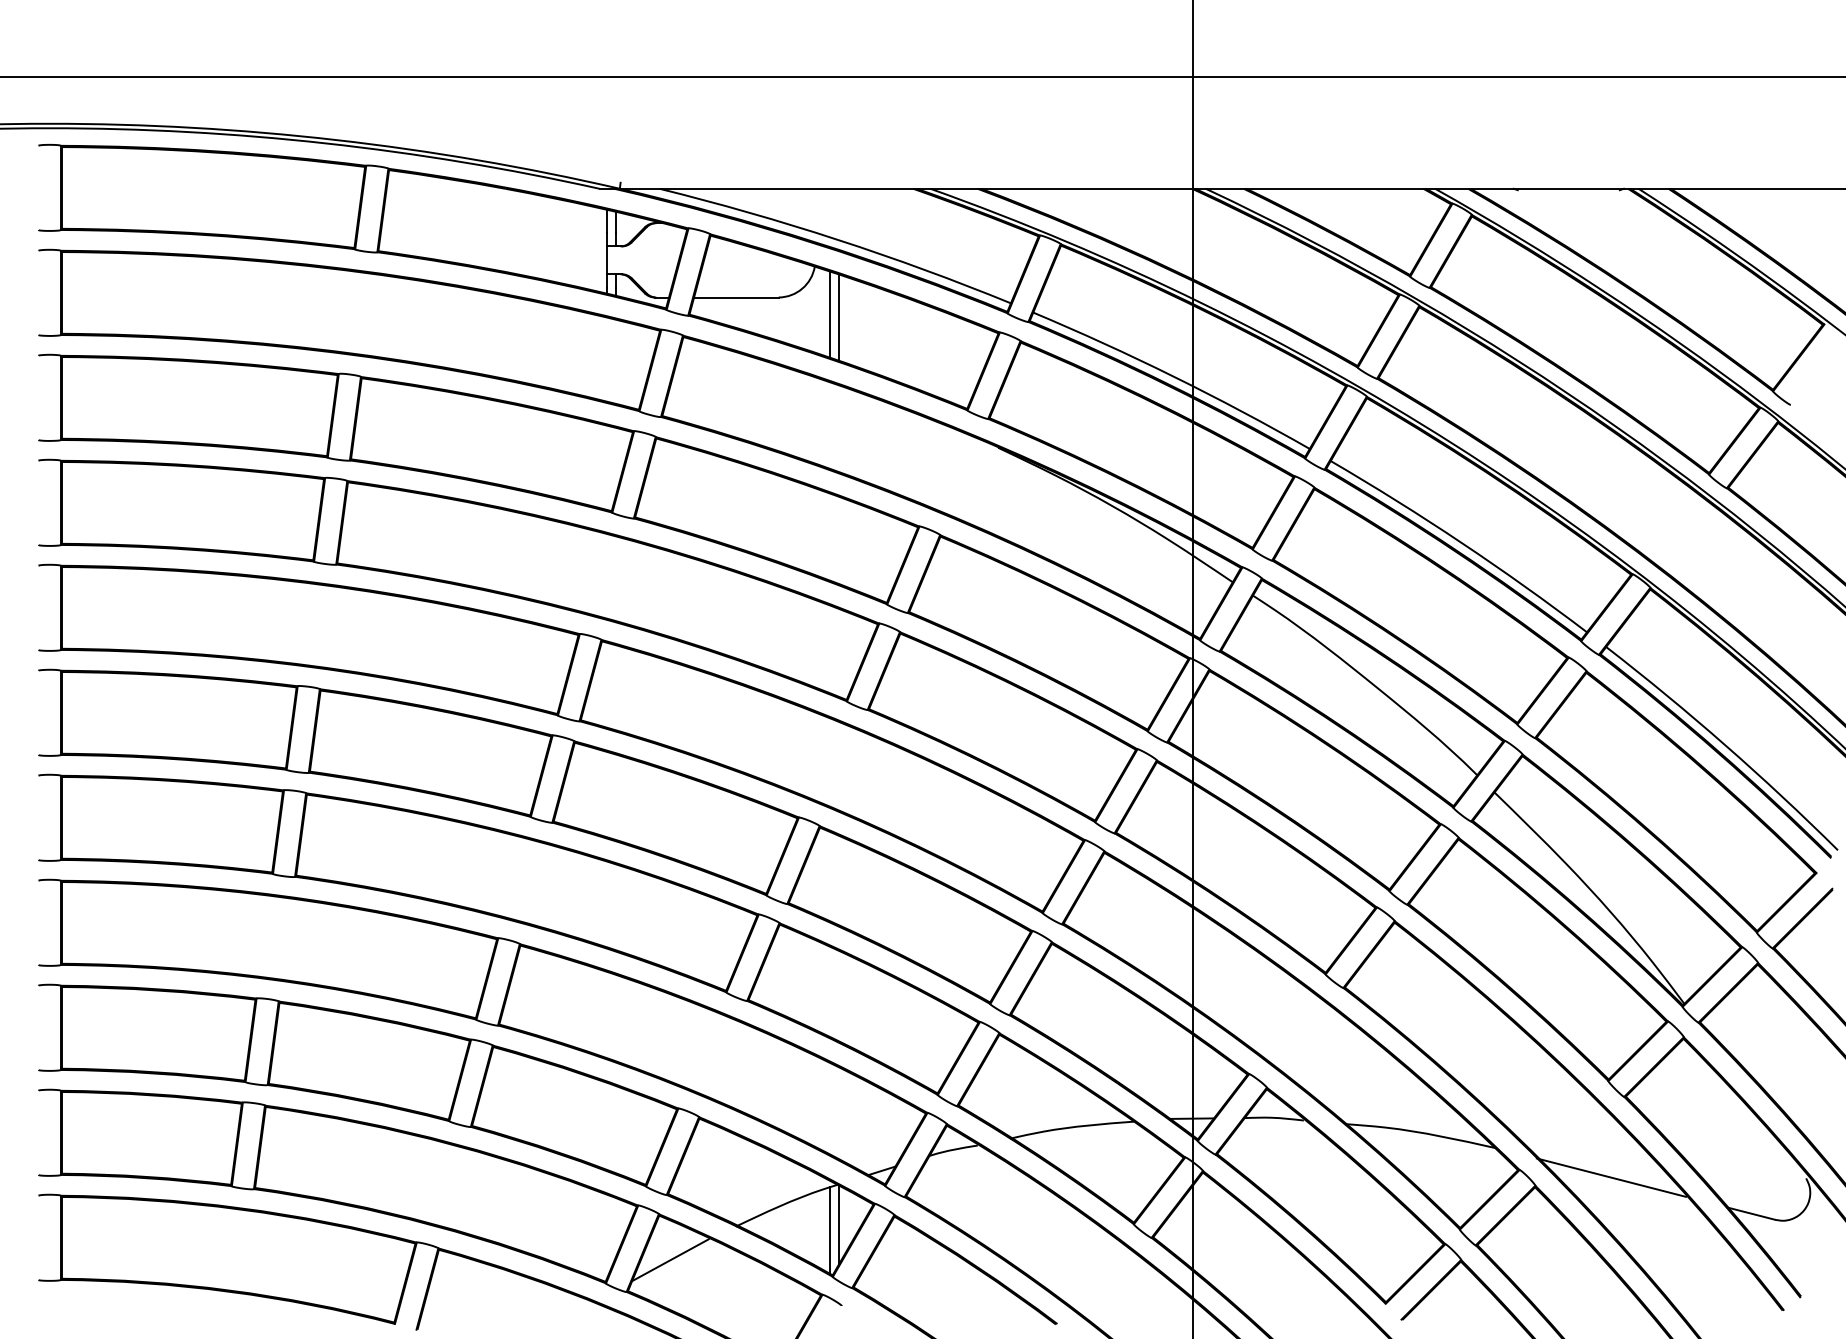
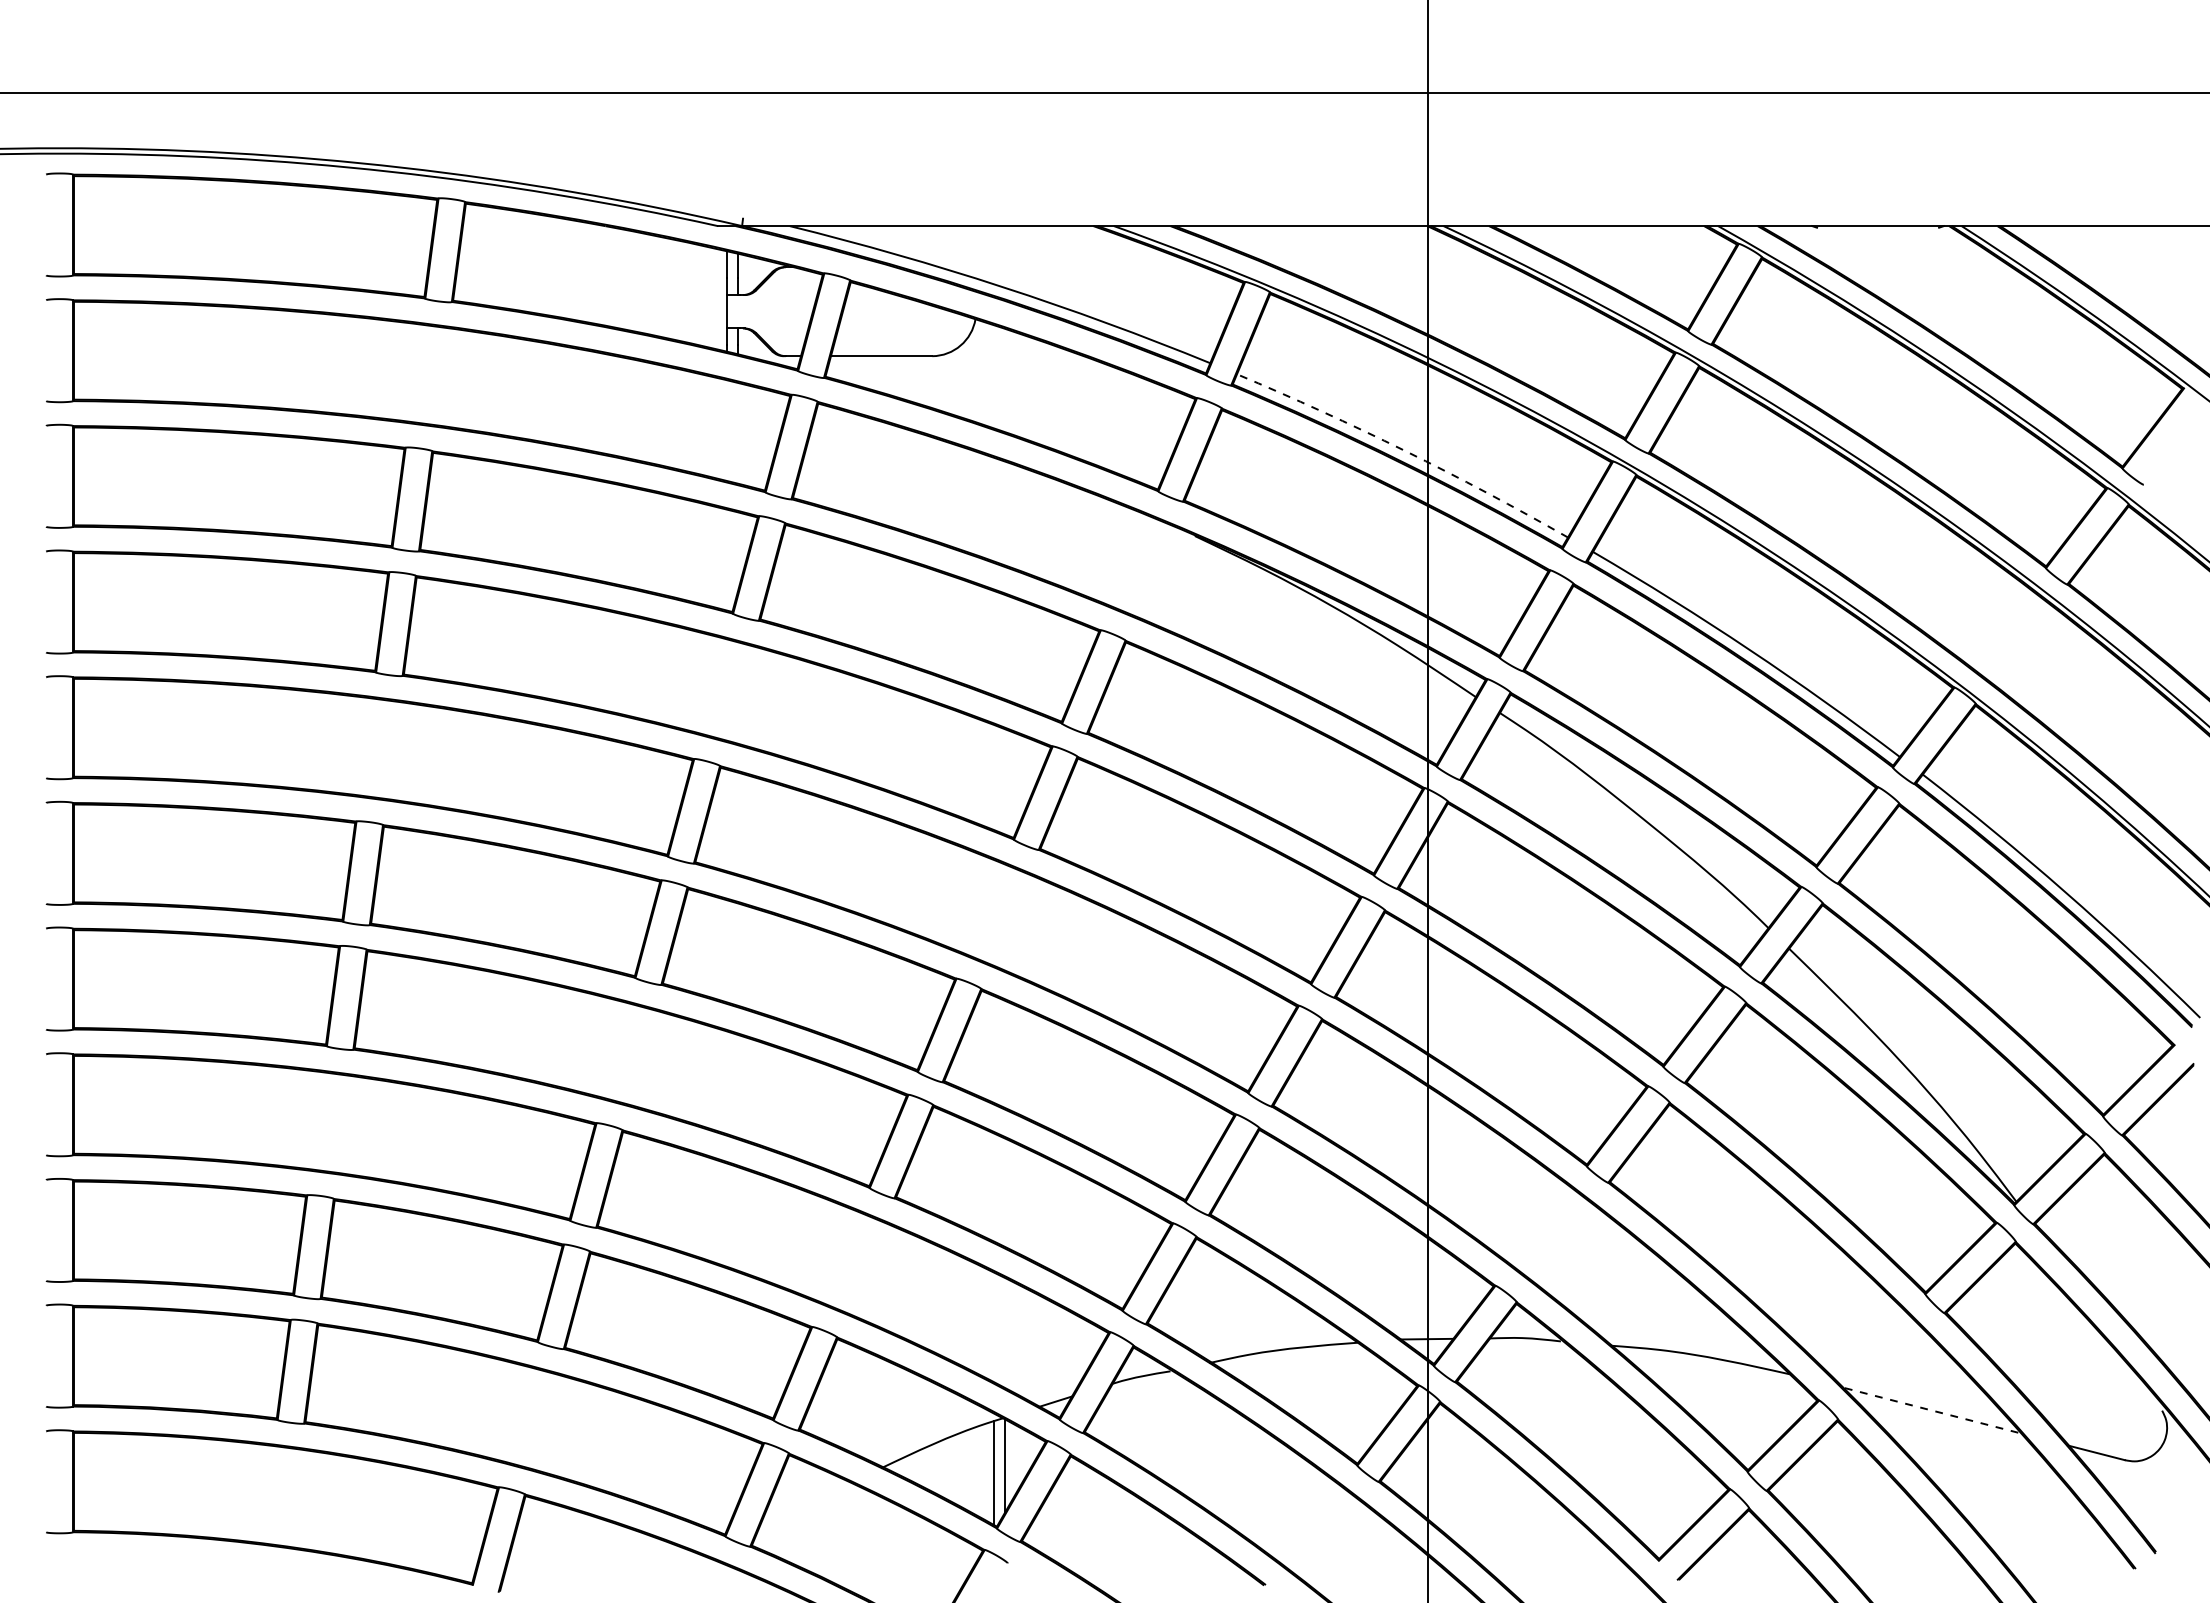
line: (829, 314) -> (993, 376), removed
line: (839, 317) -> (1005, 380), removed
arc: (1174, 376) -> (1405, 450), solid -> dashed
line: (1610, 1177) -> (1928, 1409), solid -> dashed
line: (670, 1260) -> (802, 1508), removed

